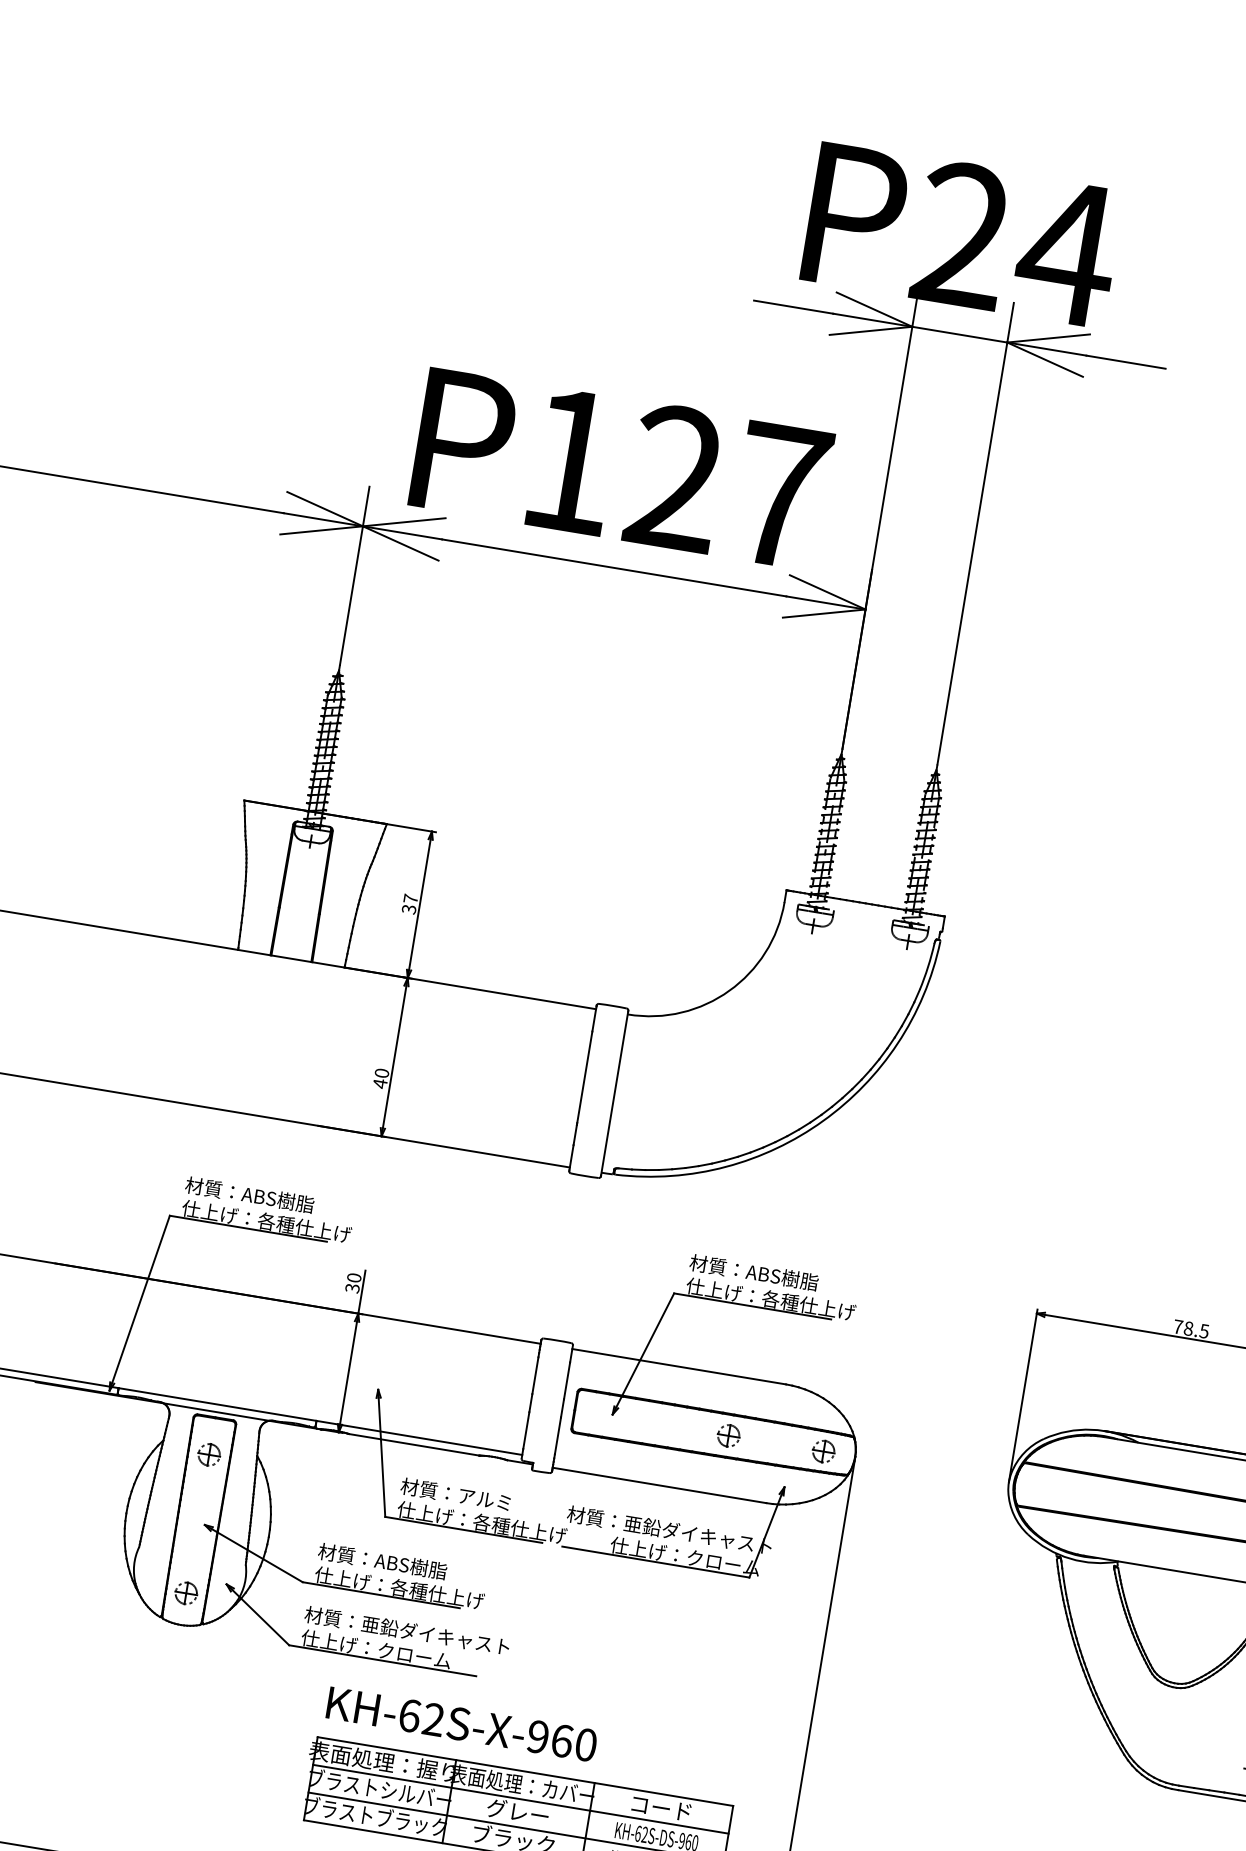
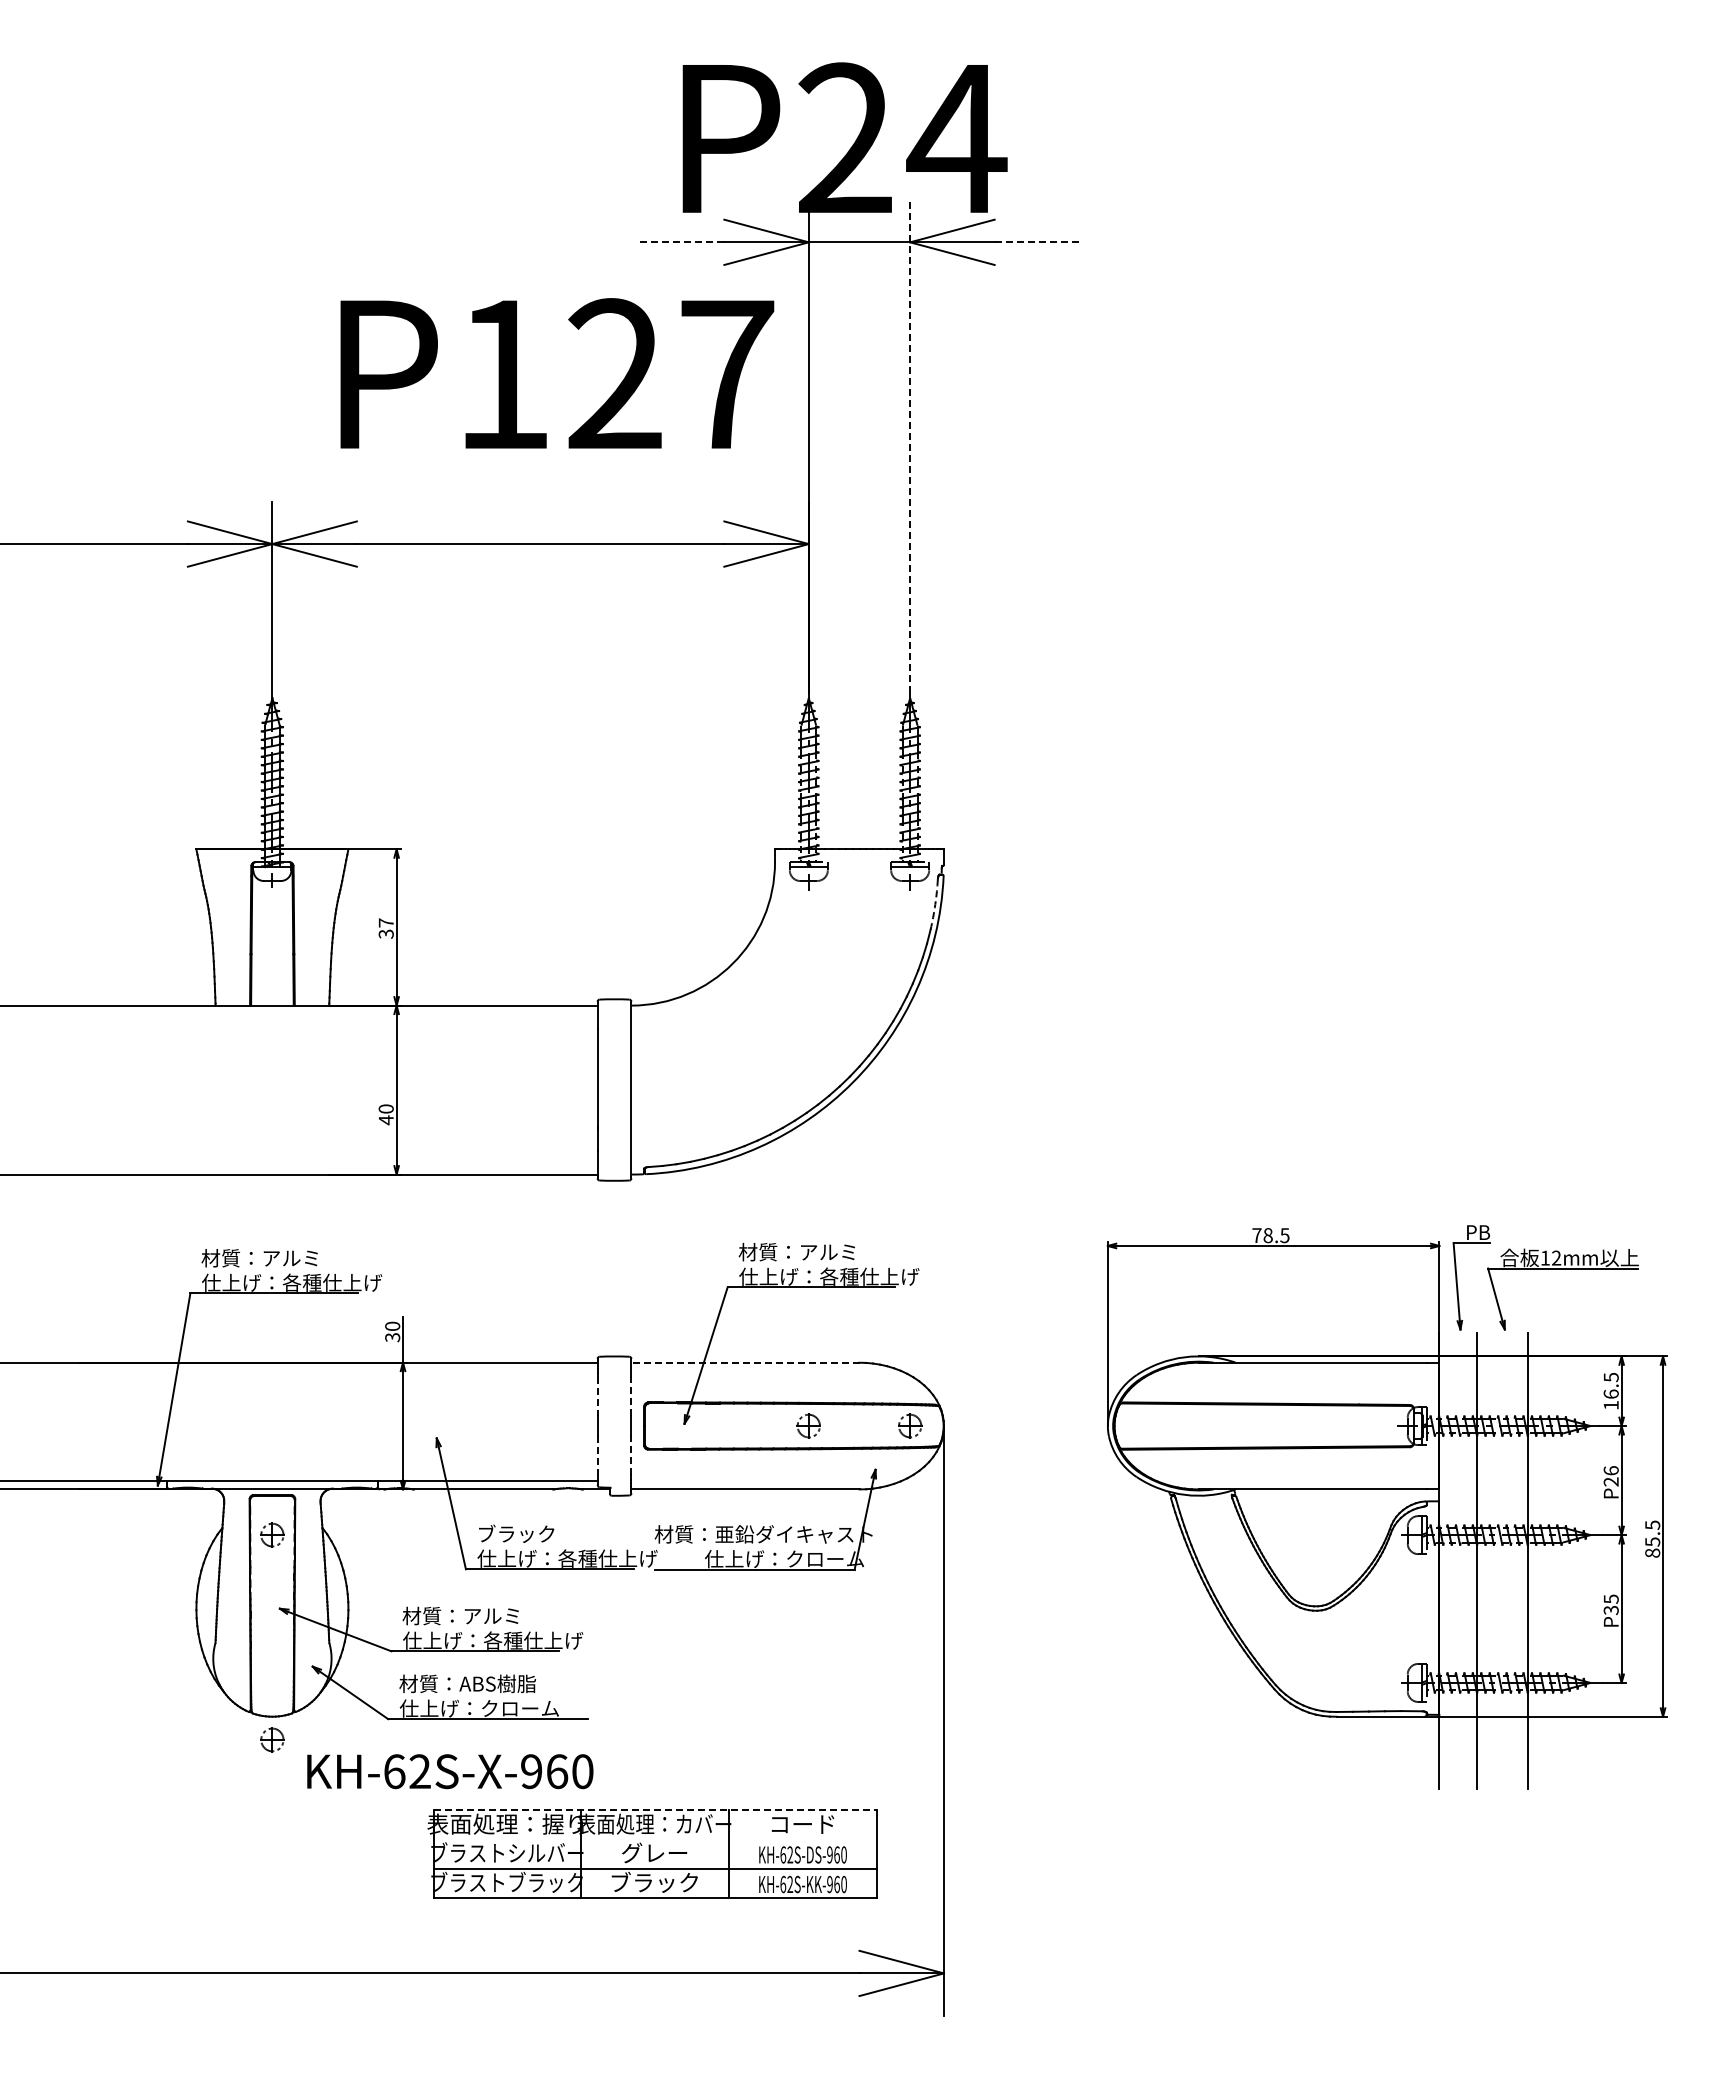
line: (793, 307) -> (681, 242), solid -> dashed
line: (1126, 362) -> (1037, 242), solid -> dashed
text: (621, 468) -> (557, 373), moved
line: (976, 532) -> (910, 445), solid -> dashed
arc: (928, 966) -> (935, 904), solid -> dashed
text: (277, 1199) -> (299, 1258), 材質：ABS樹脂 -> 材質：アルミ
text: (781, 1276) -> (836, 1251), 材質：ABS樹脂 -> 材質：アルミ
line: (678, 1366) -> (744, 1362), solid -> dashed
line: (535, 1375) -> (597, 1396), solid -> dashed
line: (567, 1380) -> (631, 1396), solid -> dashed
line: (526, 1430) -> (597, 1455), solid -> dashed
line: (558, 1435) -> (631, 1455), solid -> dashed
text: (455, 1494) -> (535, 1533), 材質：アルミ -> ブラック
text: (410, 1565) -> (500, 1615), 材質：ABS樹脂 -> 材質：アルミ
part: (186, 1592) -> (272, 1739), moved
text: (435, 1635) -> (538, 1683), 材質：亜鉛ダイキャスト -> 材質：ABS樹脂
text: (462, 1724) -> (450, 1771), moved
line: (525, 1771) -> (655, 1809), solid -> dashed
line: (520, 1799) -> (655, 1839), removed

